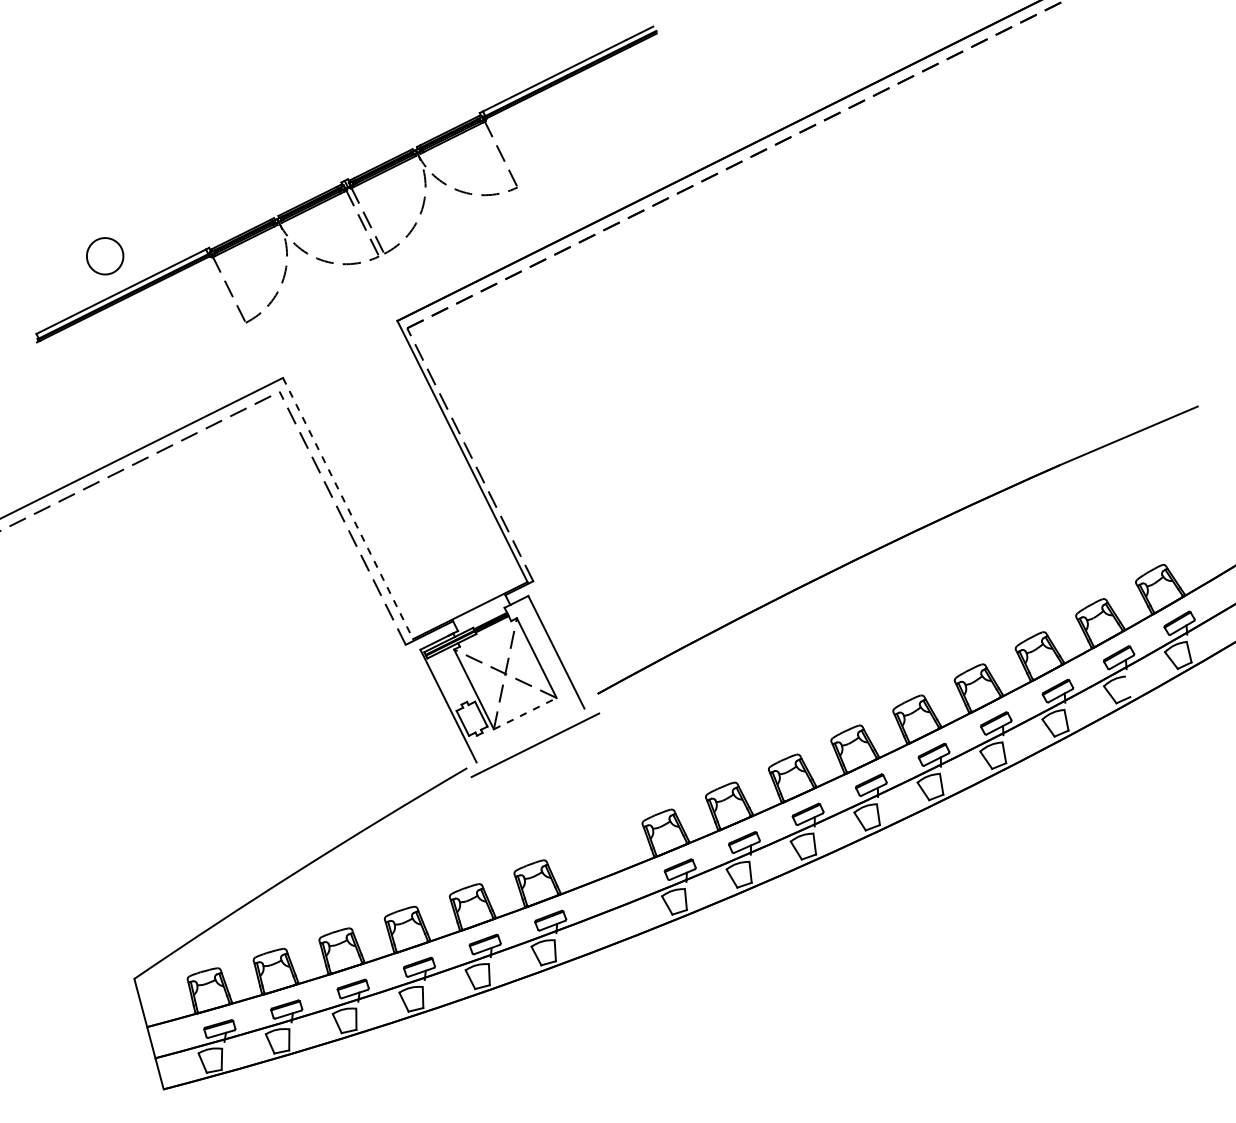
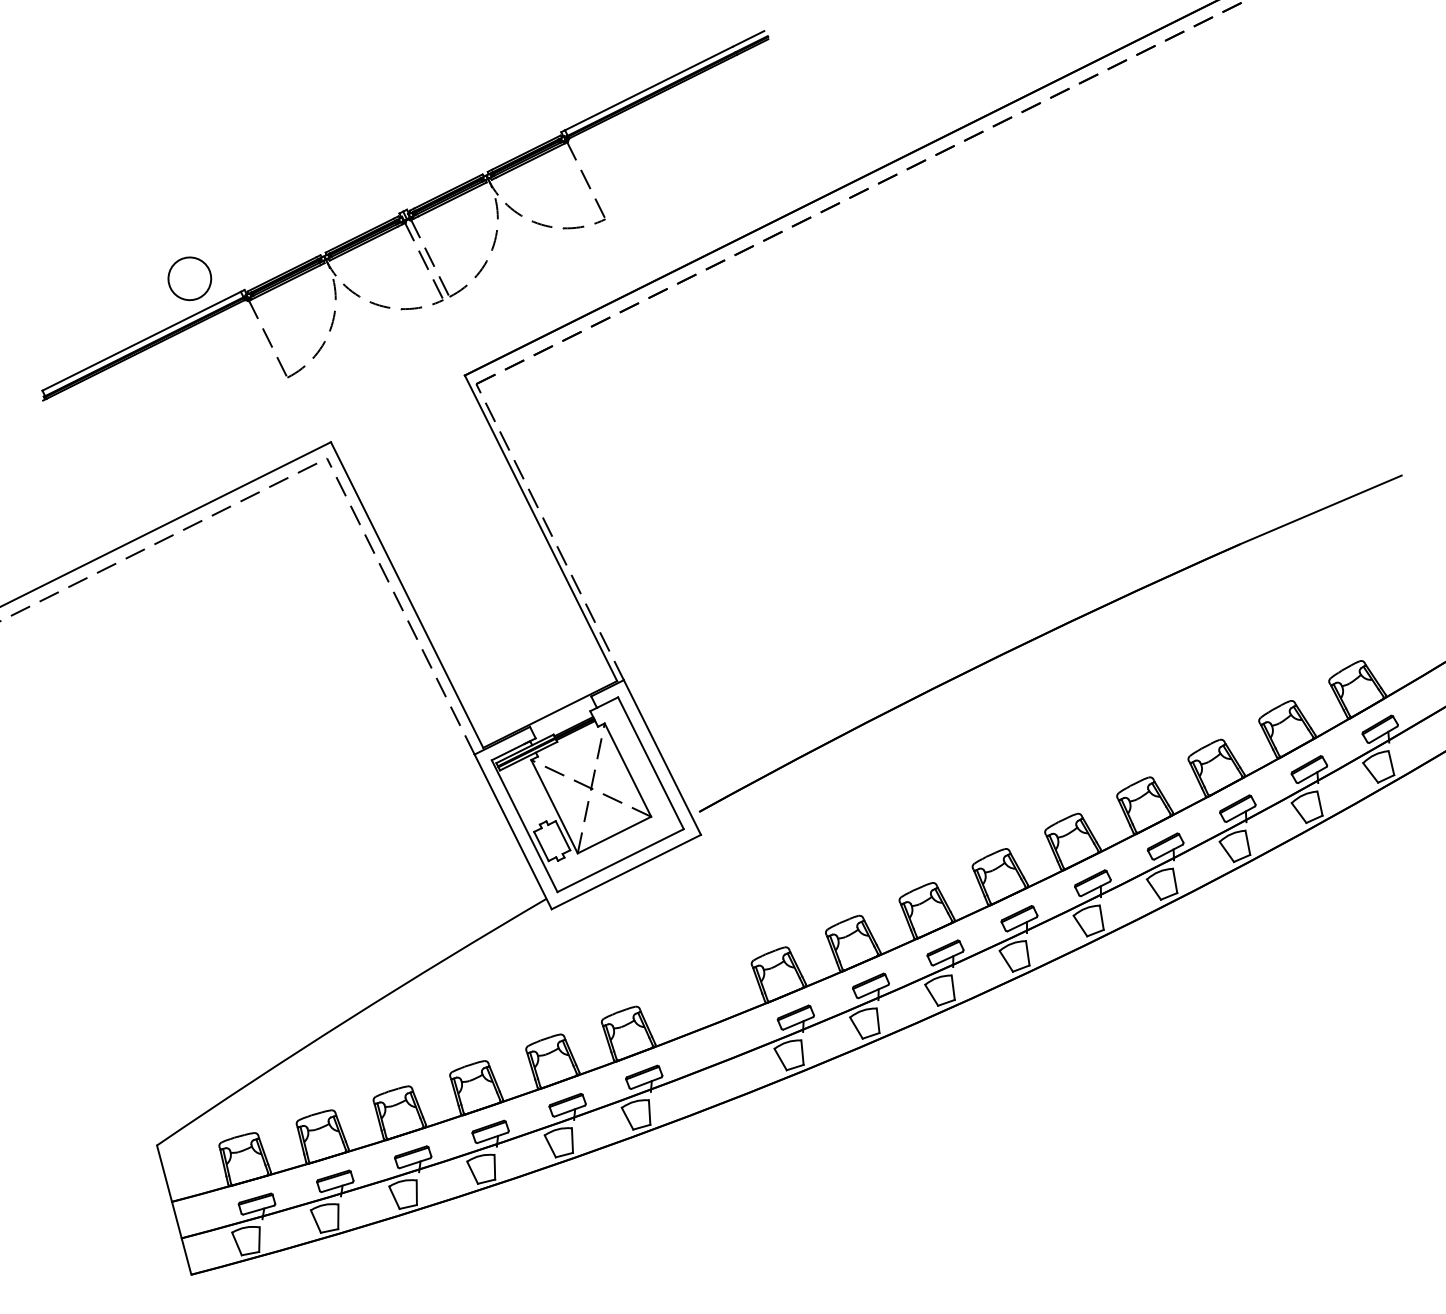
part: (104, 256) -> (189, 278), moved
line: (348, 508) -> (407, 595), dashed -> solid
line: (565, 647) -> (661, 757), added
line: (1127, 686) -> (1319, 803), added
line: (438, 710) -> (512, 831), added
line: (525, 713) -> (614, 834), dashed -> solid
line: (530, 735) -> (620, 860), added

